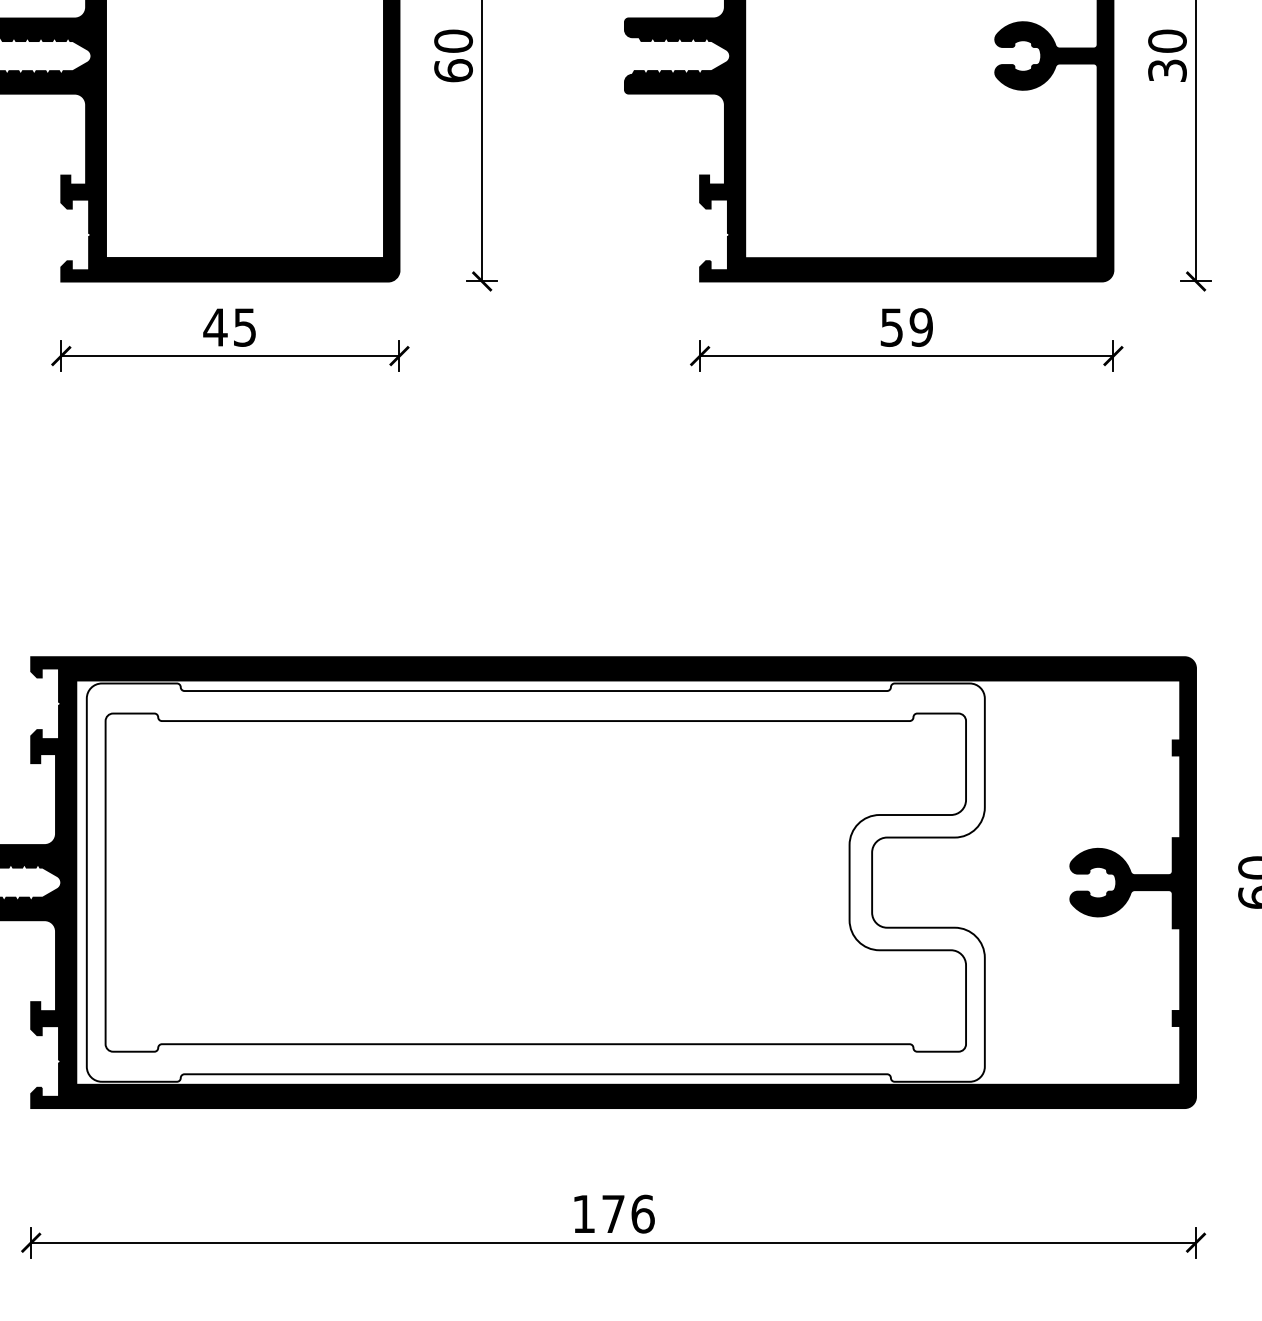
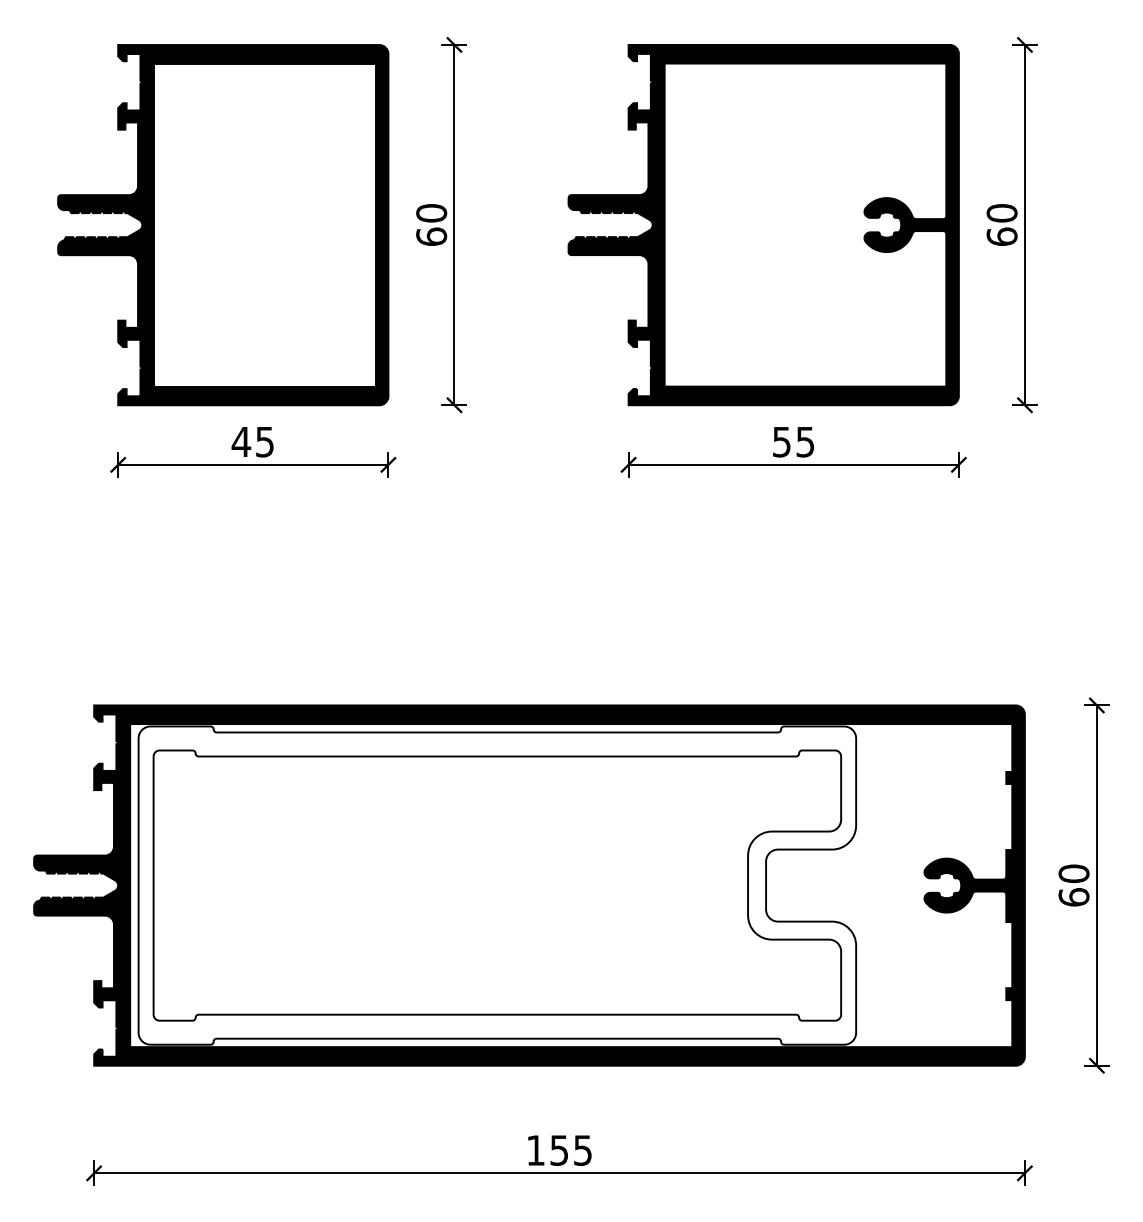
text: (1166, 70) -> (1001, 236), 30 -> 60
text: (921, 326) -> (805, 441), 59 -> 55
text: (628, 1214) -> (571, 1150), 176 -> 155

